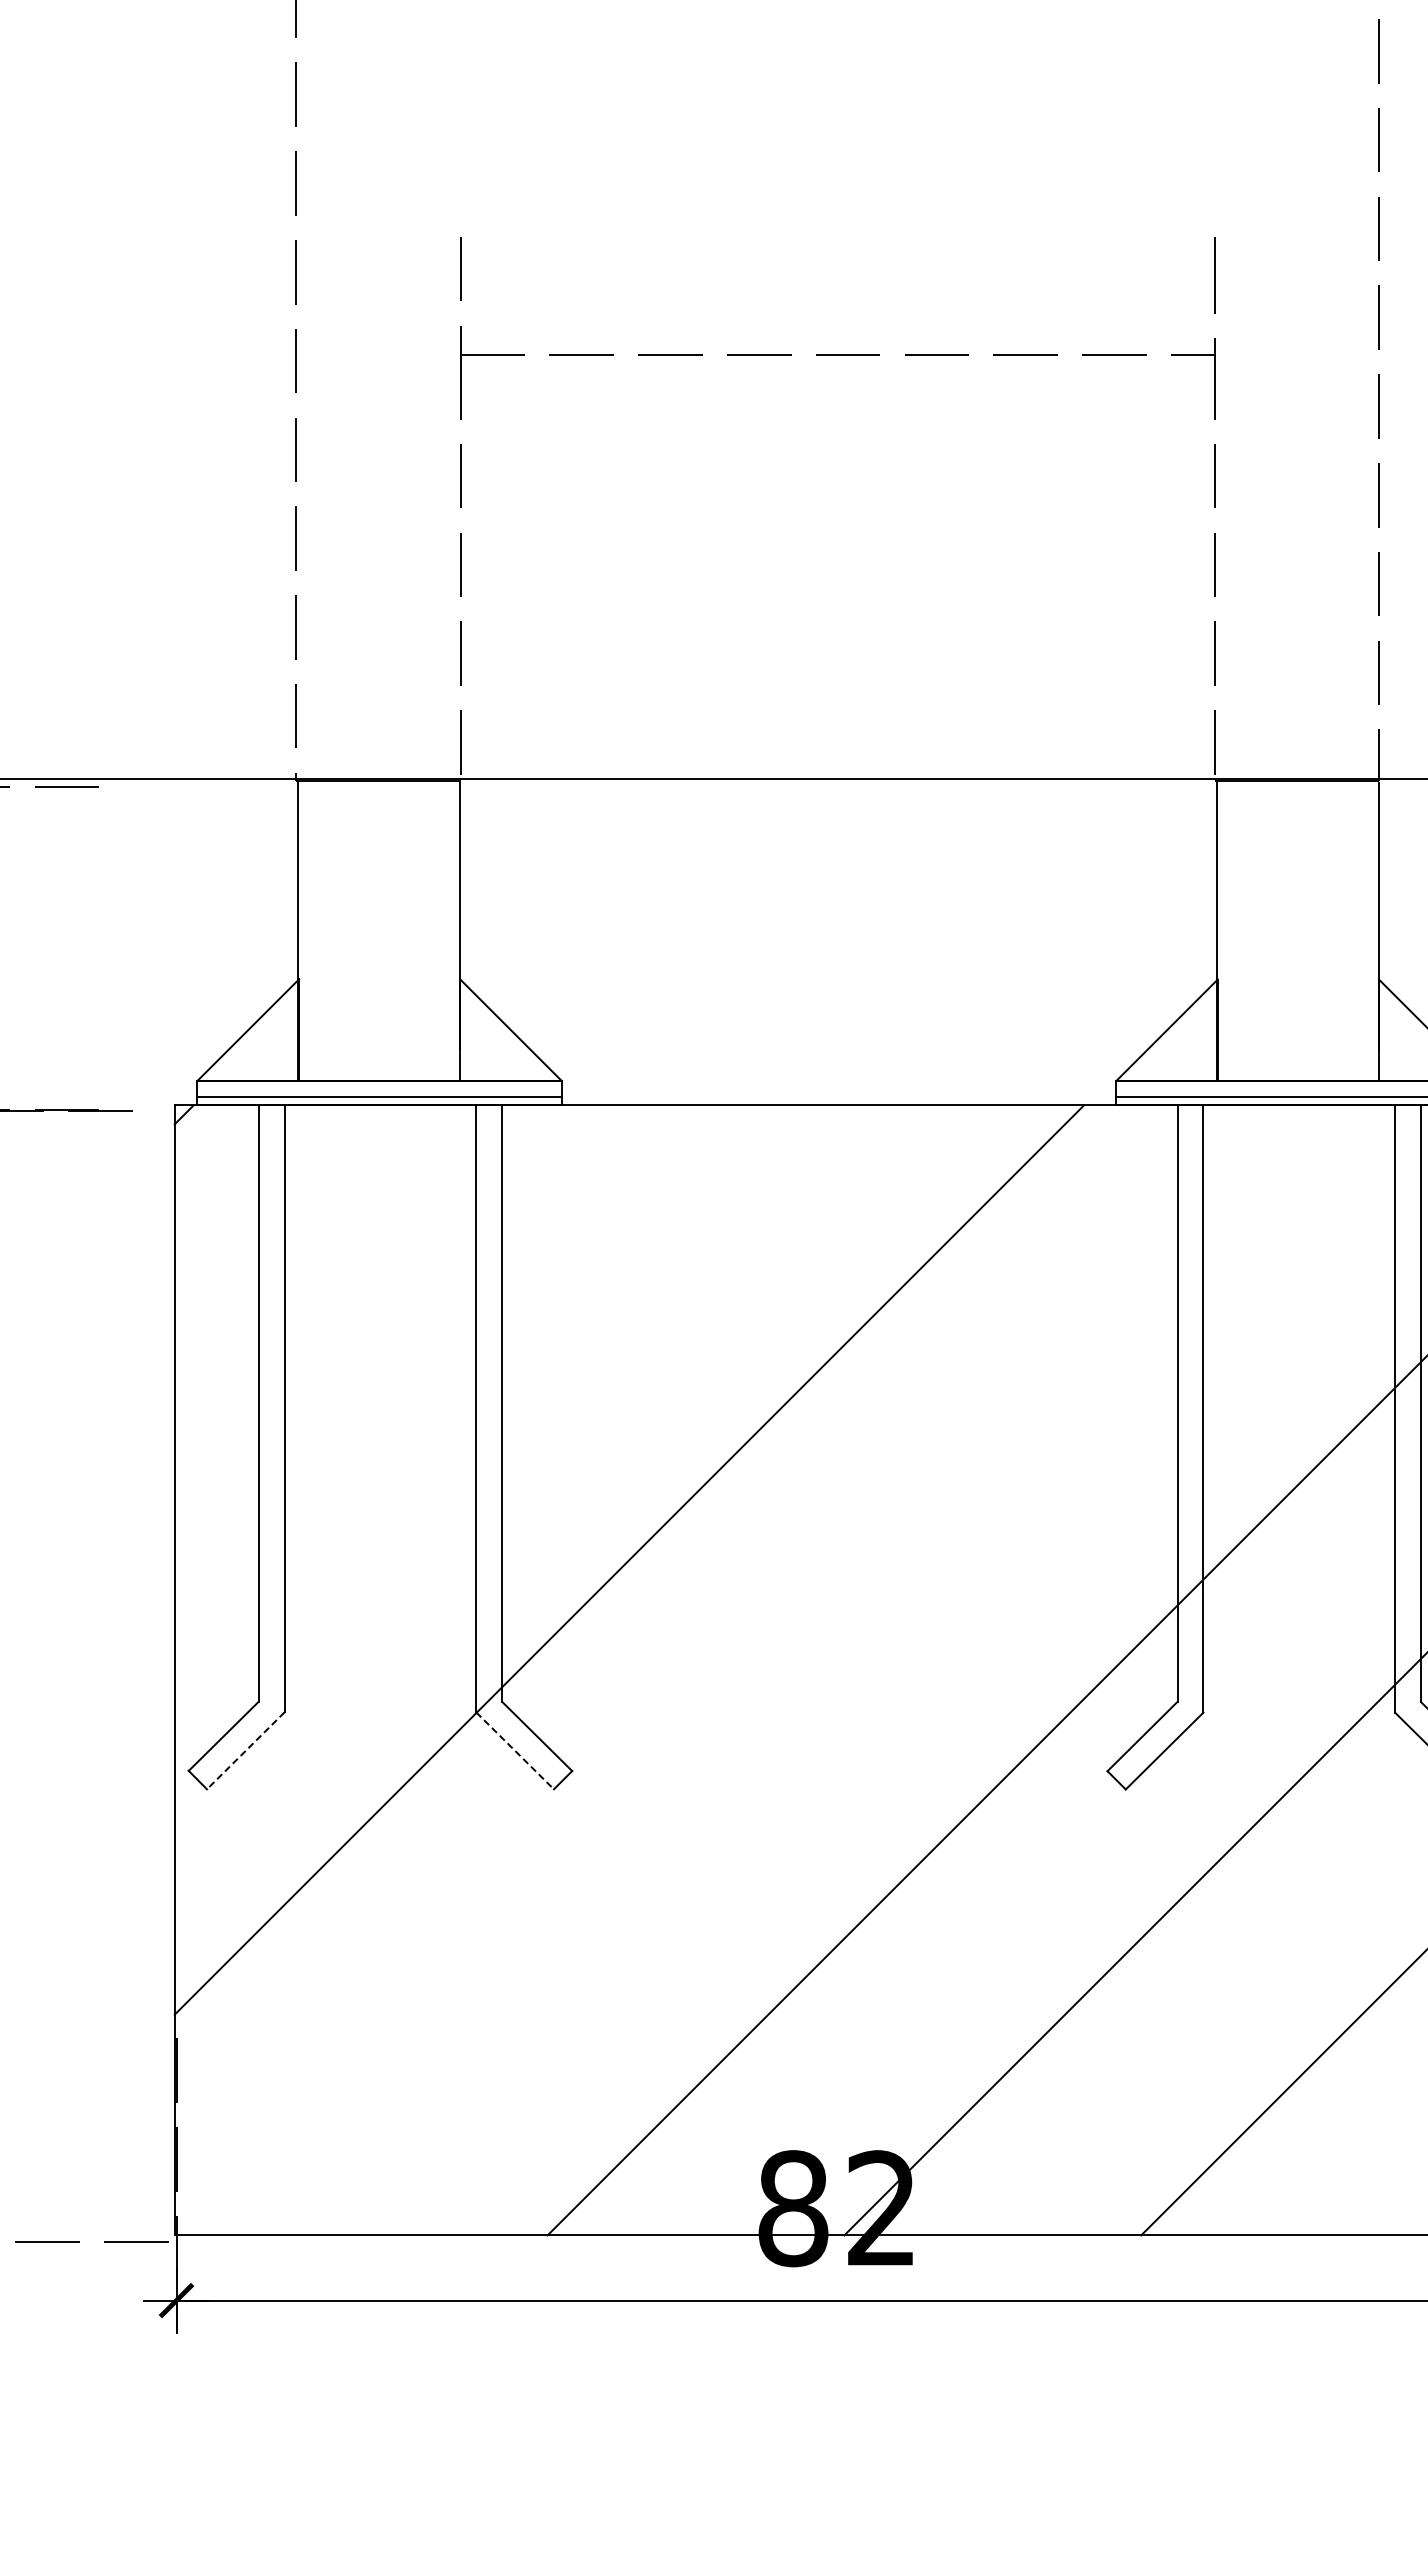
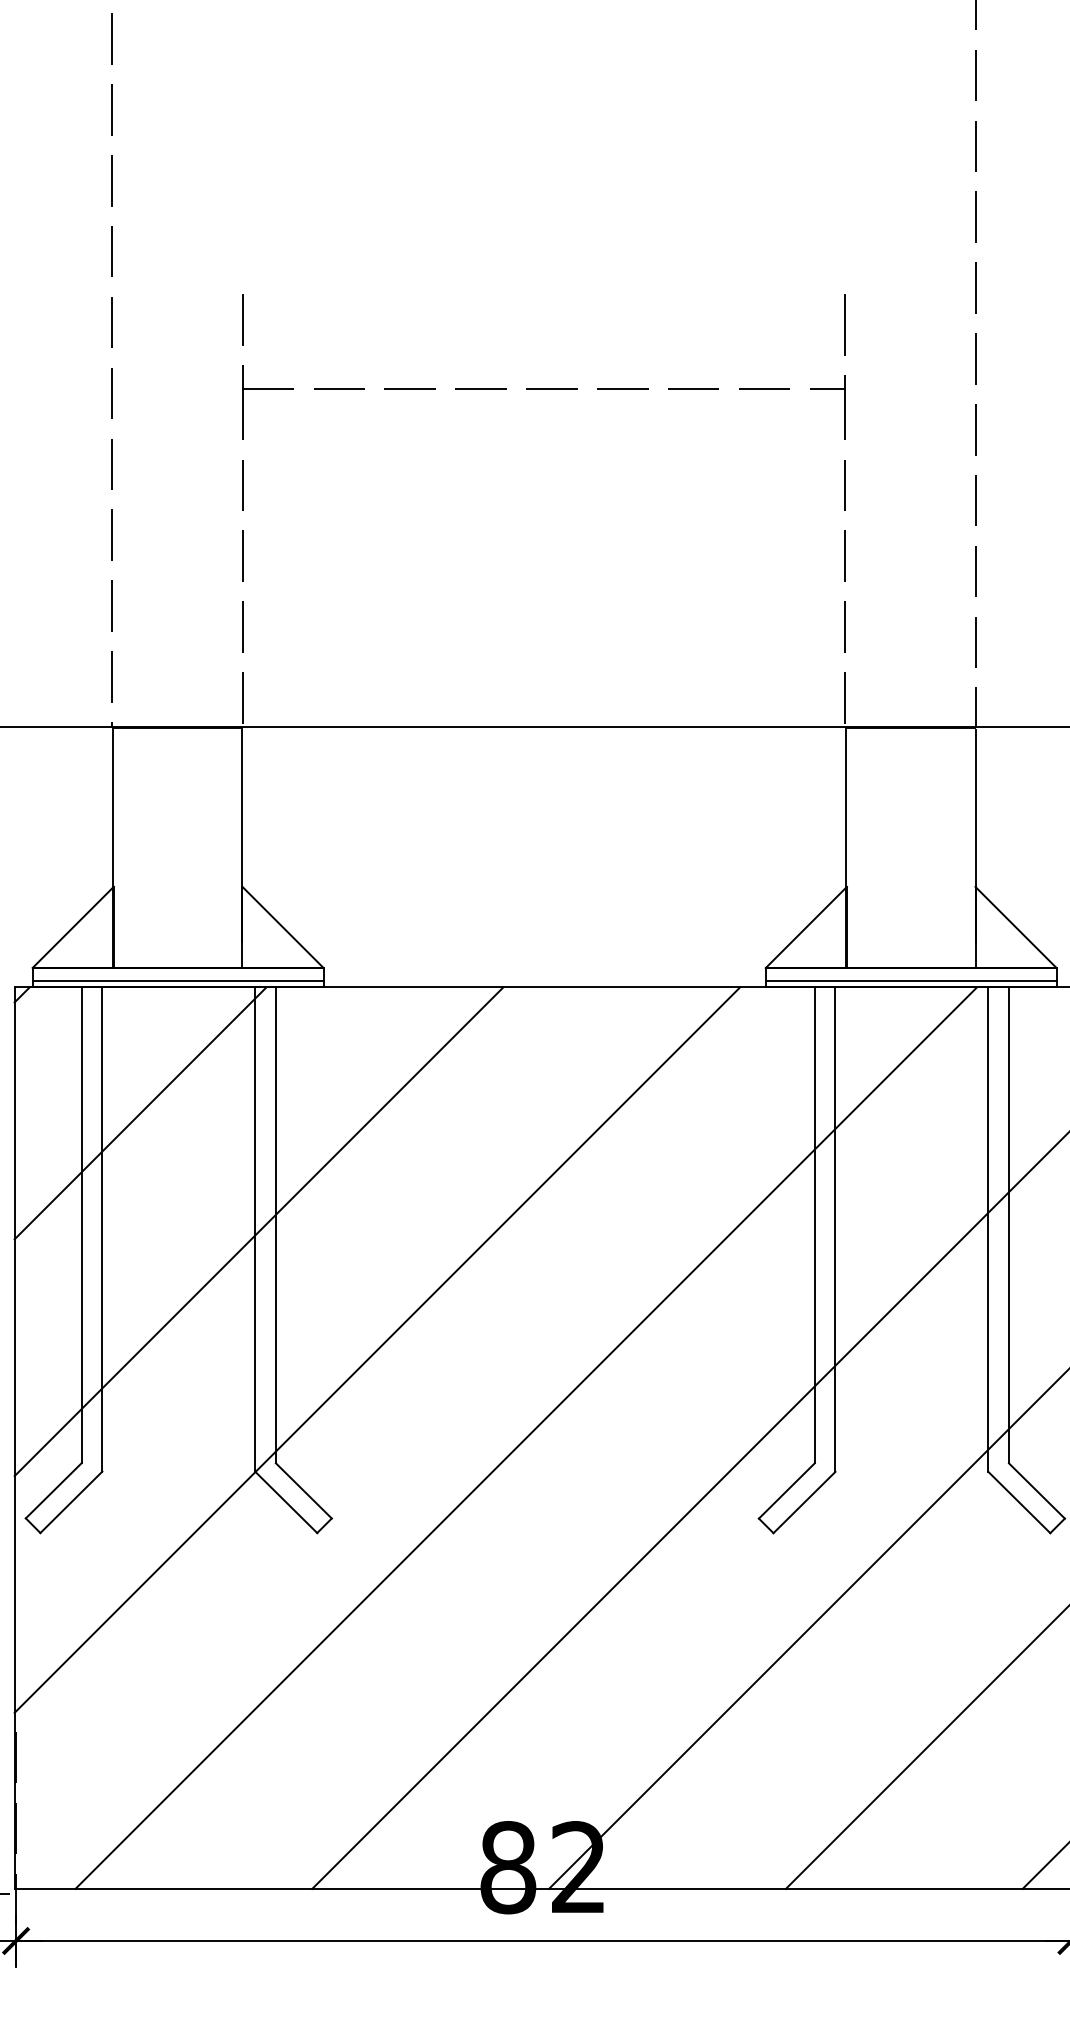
line: (332, 1263) -> (140, 1113), added
line: (480, 1411) -> (258, 1231), added
line: (815, 1670) -> (525, 1438), added
line: (245, 1750) -> (71, 1502), dashed -> solid
line: (515, 1750) -> (286, 1502), dashed -> solid

